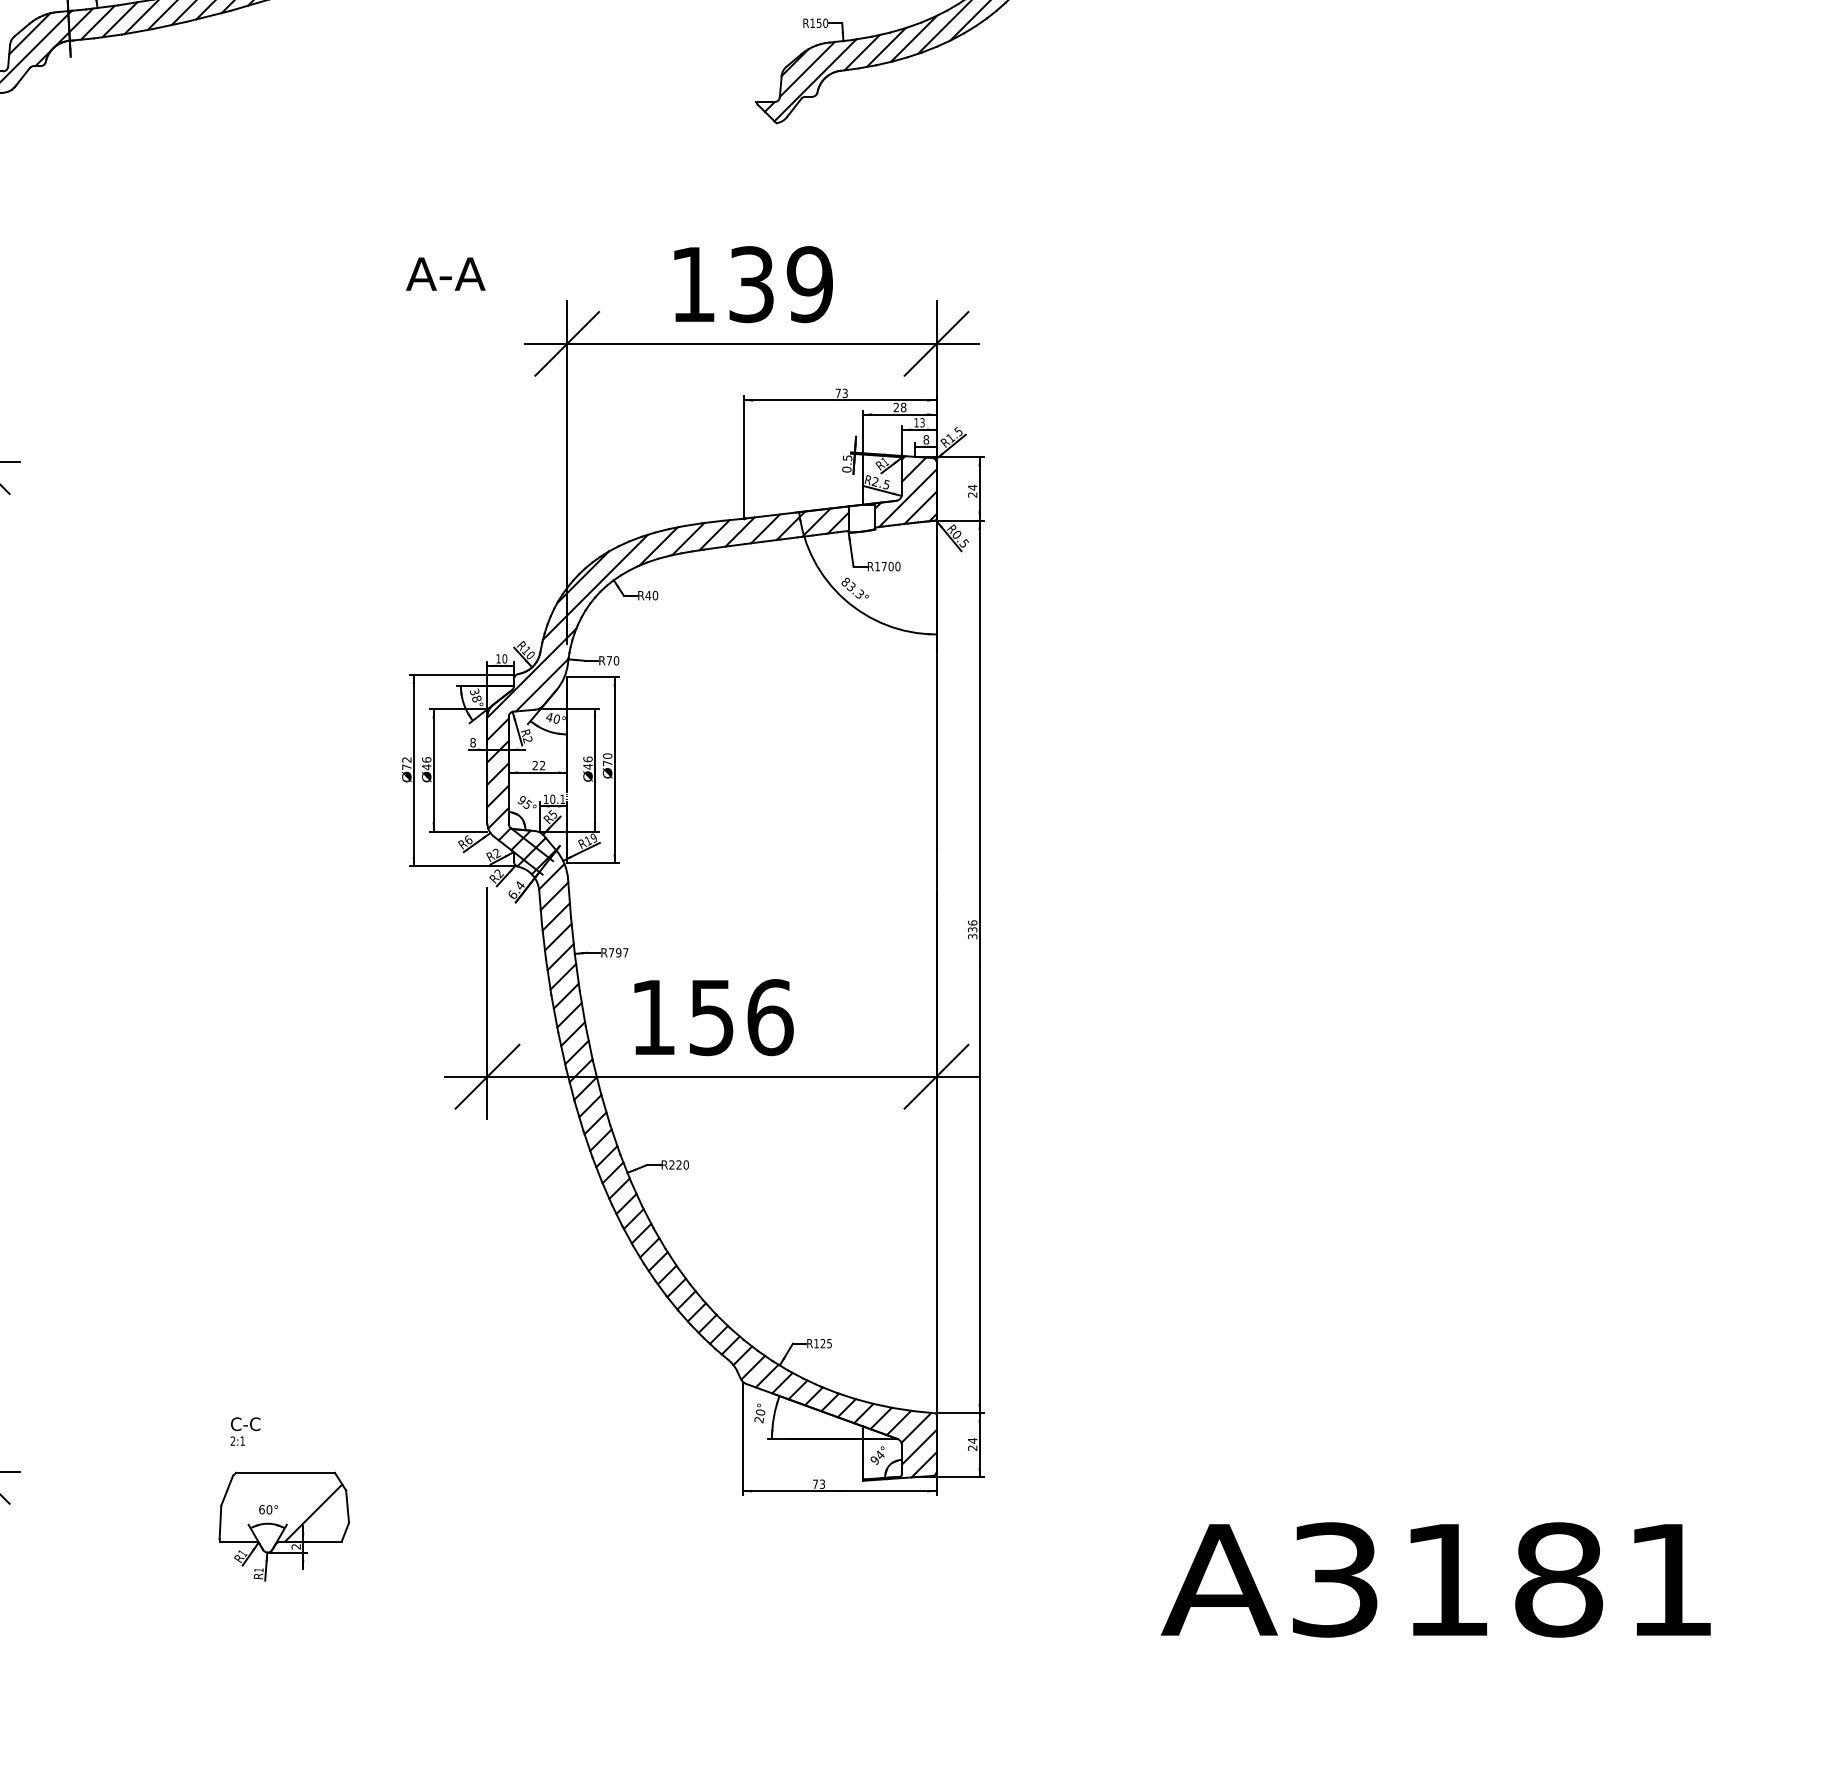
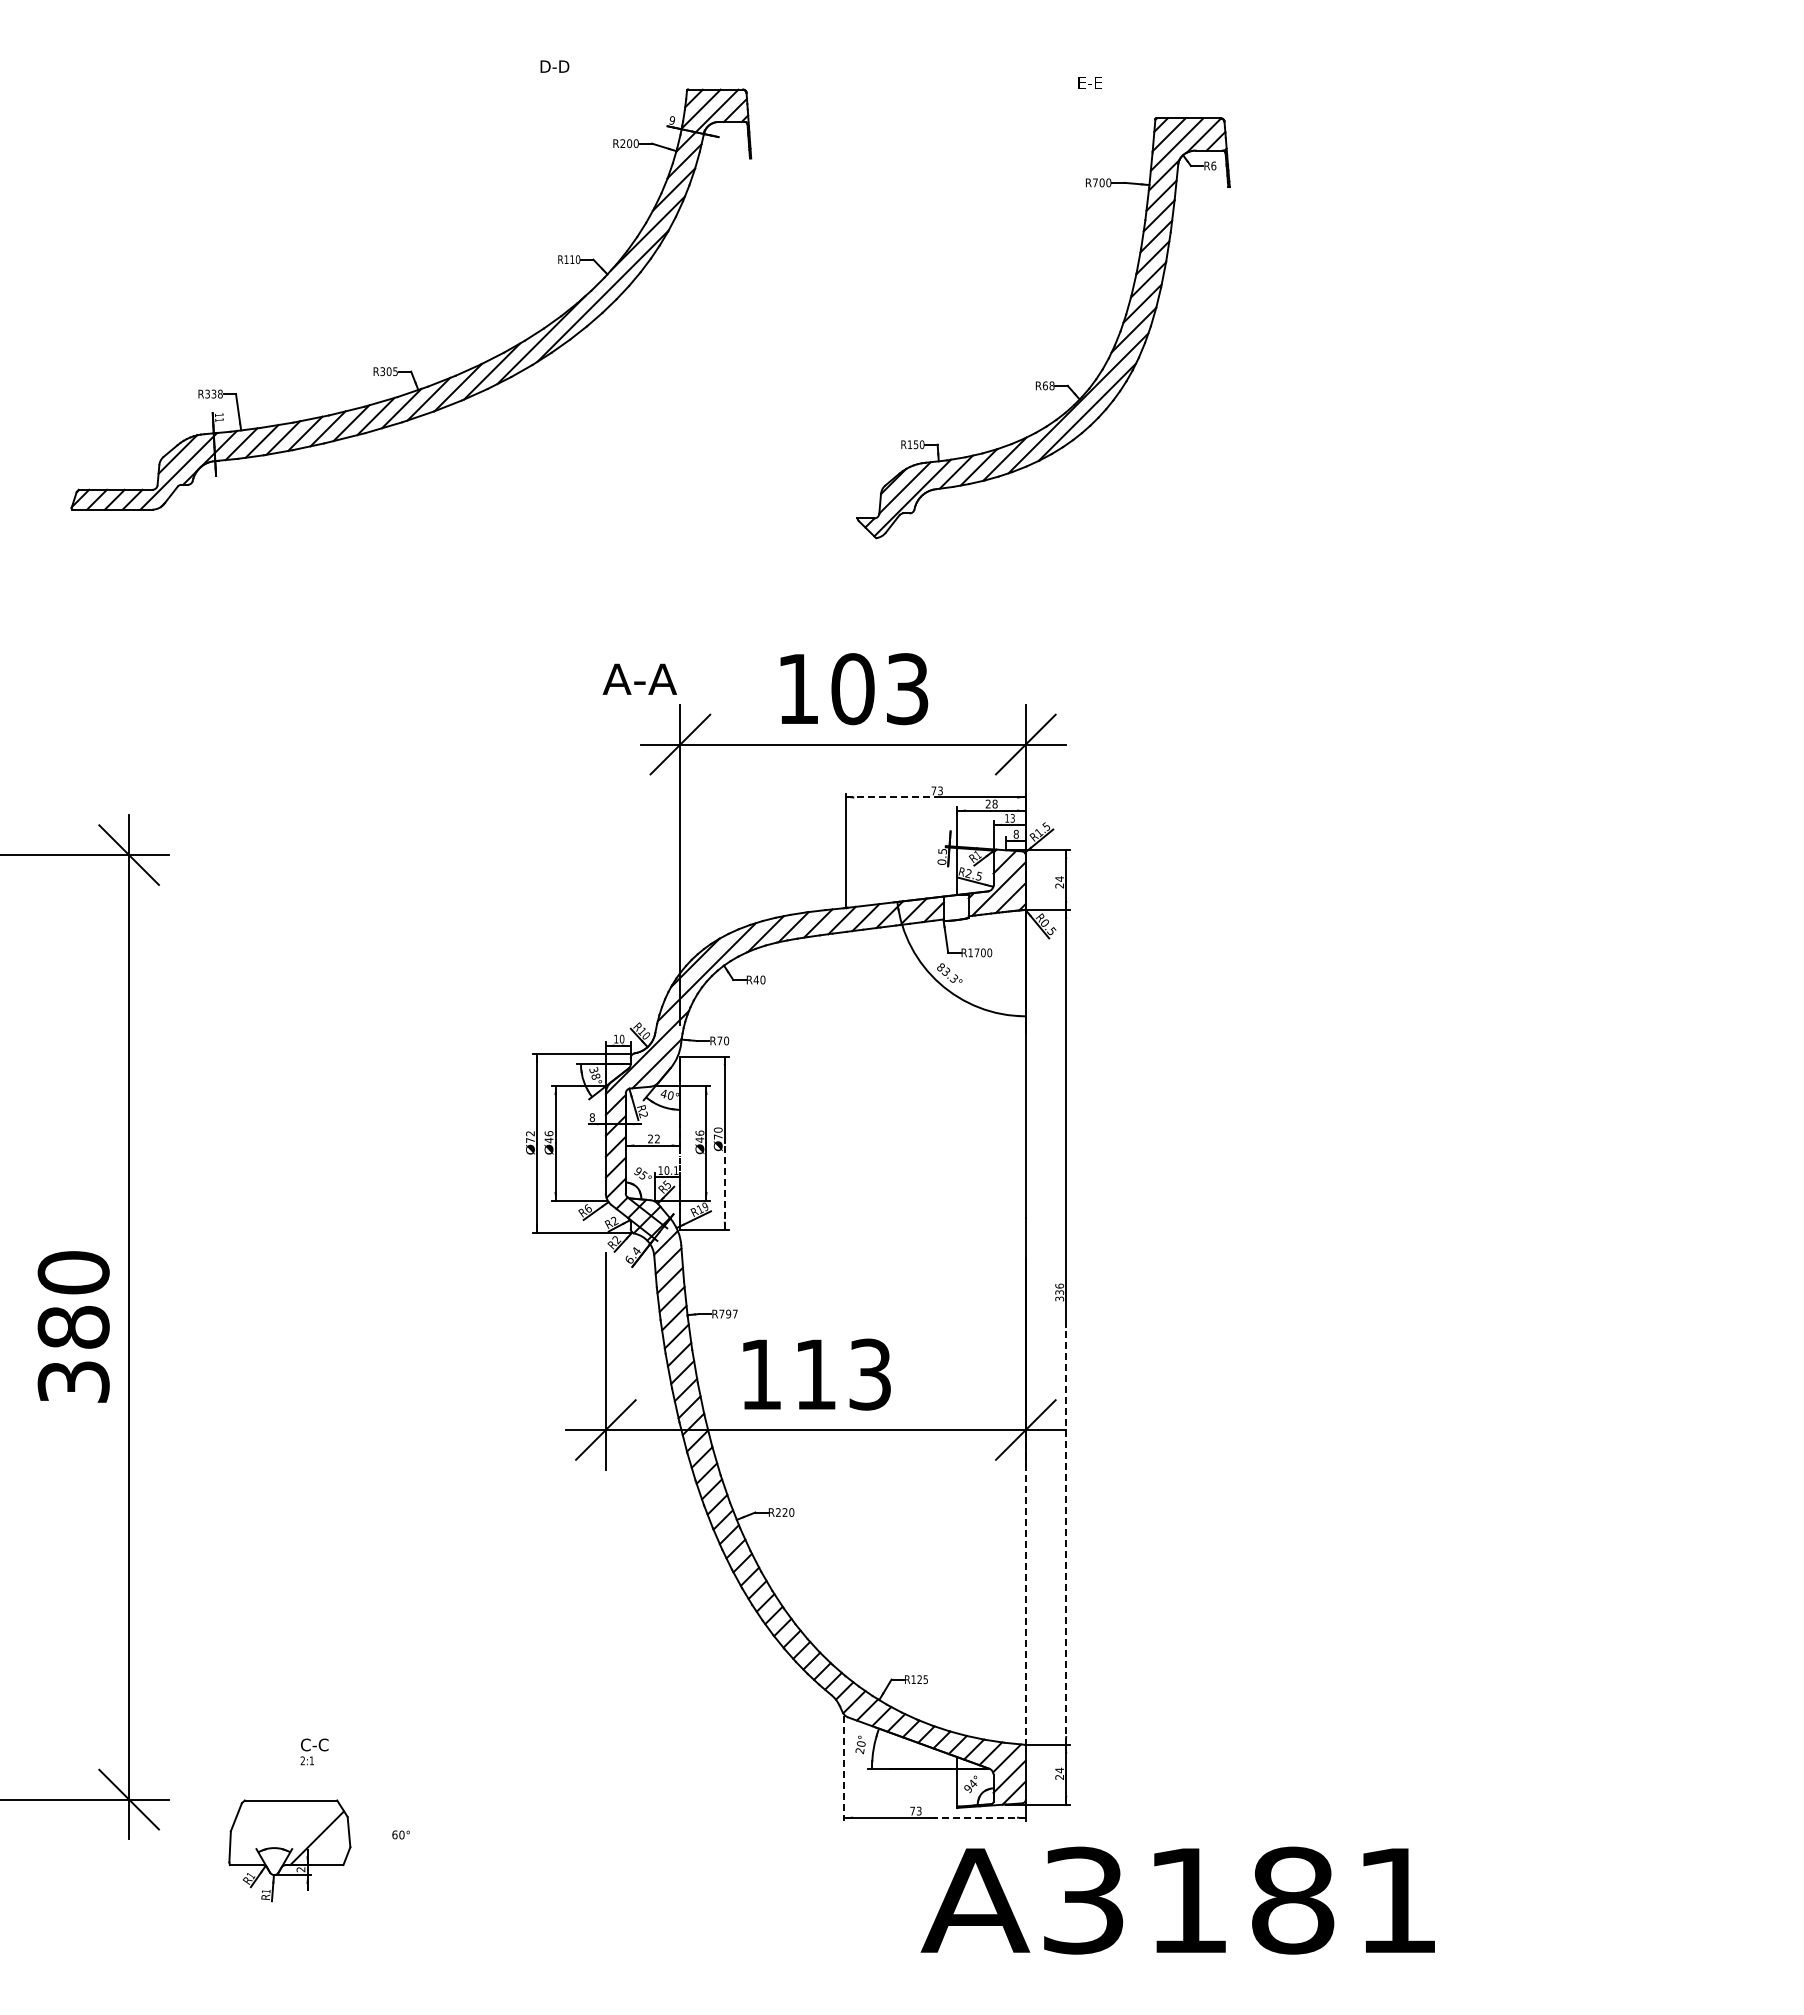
text: (445, 273) -> (639, 678), moved
text: (780, 285) -> (879, 689), 139 -> 103
line: (792, 400) -> (891, 797), solid -> dashed
line: (614, 816) -> (724, 1186), solid -> dashed
text: (741, 1017) -> (843, 1374), 156 -> 113
line: (979, 1190) -> (1066, 1536), solid -> dashed
line: (936, 1246) -> (1025, 1588), solid -> dashed
text: (245, 1431) -> (314, 1751), moved
line: (742, 1438) -> (844, 1768), solid -> dashed
line: (886, 1491) -> (979, 1817), solid -> dashed
part: (283, 1526) -> (289, 1850), moved
text: (1435, 1579) -> (1177, 1900), moved

